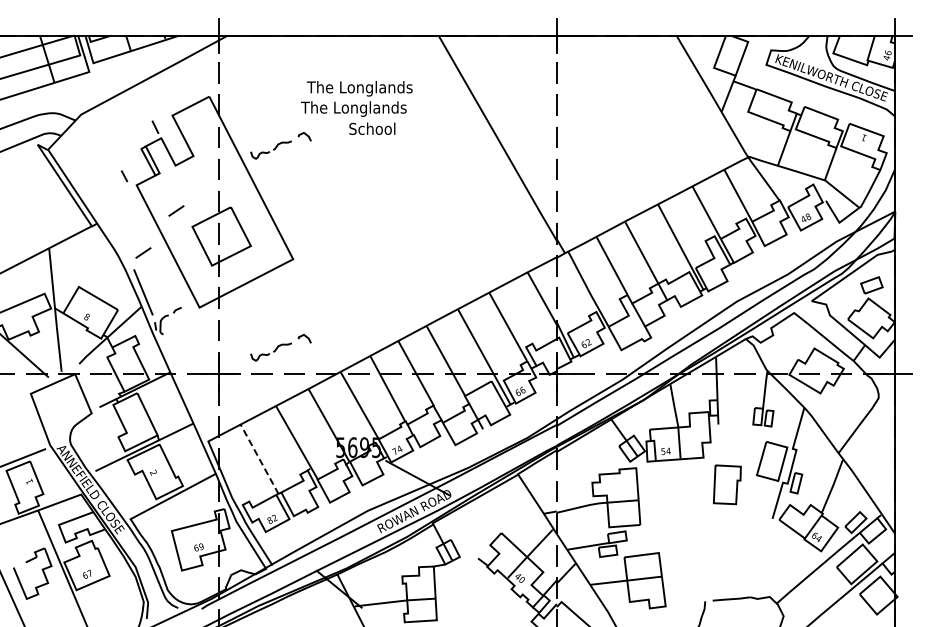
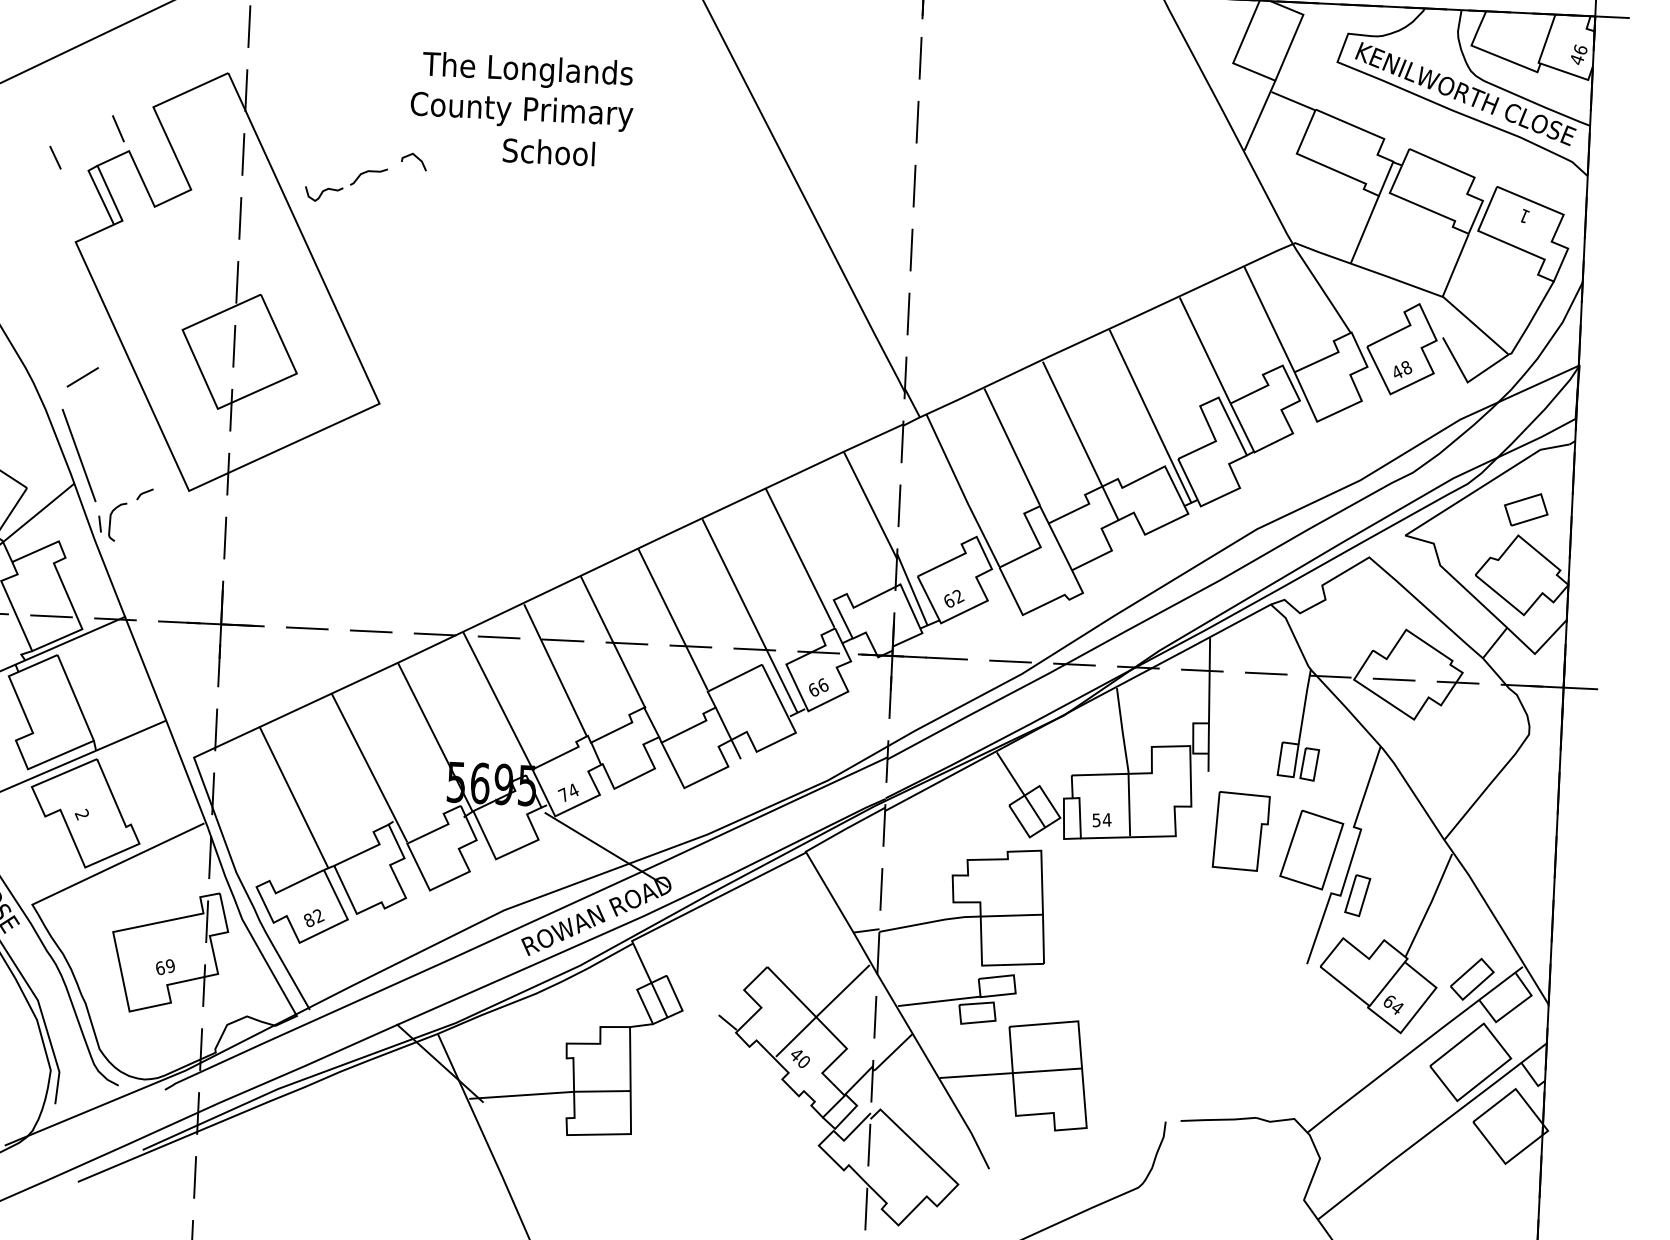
text: (357, 108) -> (521, 110), The Longlands -> County Primary
line: (124, 176) -> (55, 158), moved
line: (176, 210) -> (152, 296), removed
part: (280, 347) -> (346, 577), removed
line: (259, 459) -> (293, 798), dashed -> solid
part: (726, 484) -> (1239, 830), moved

